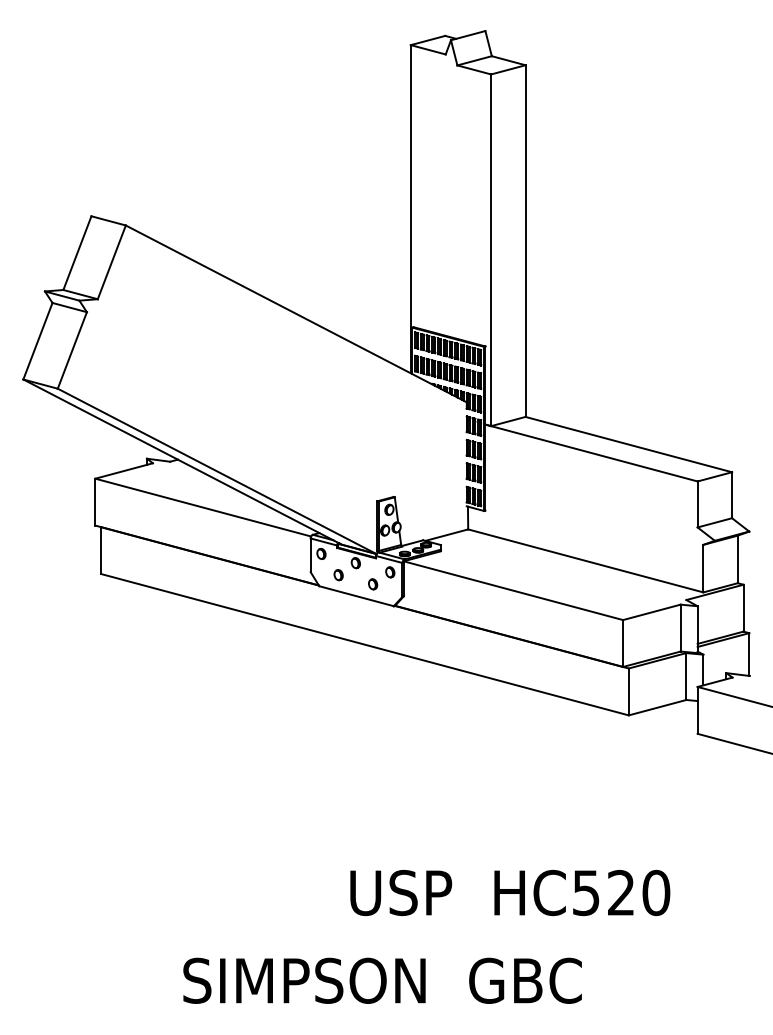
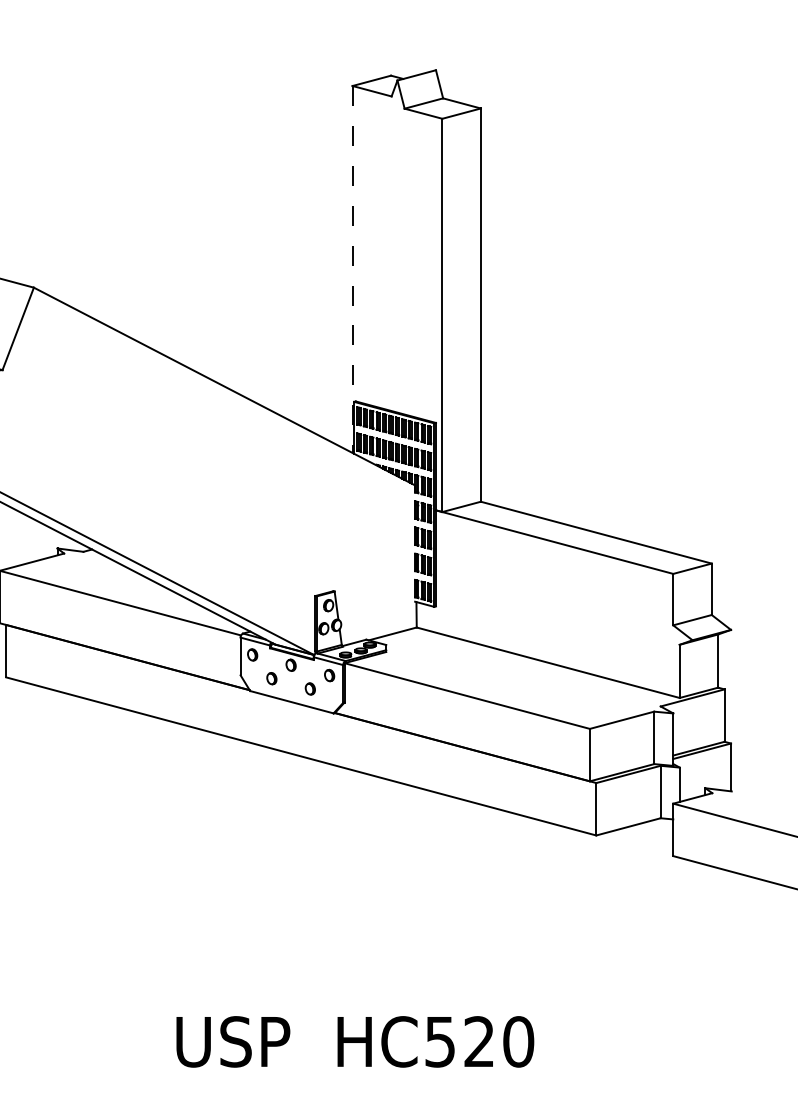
line: (410, 209) -> (352, 269), solid -> dashed
text: (510, 892) -> (355, 1041), moved

